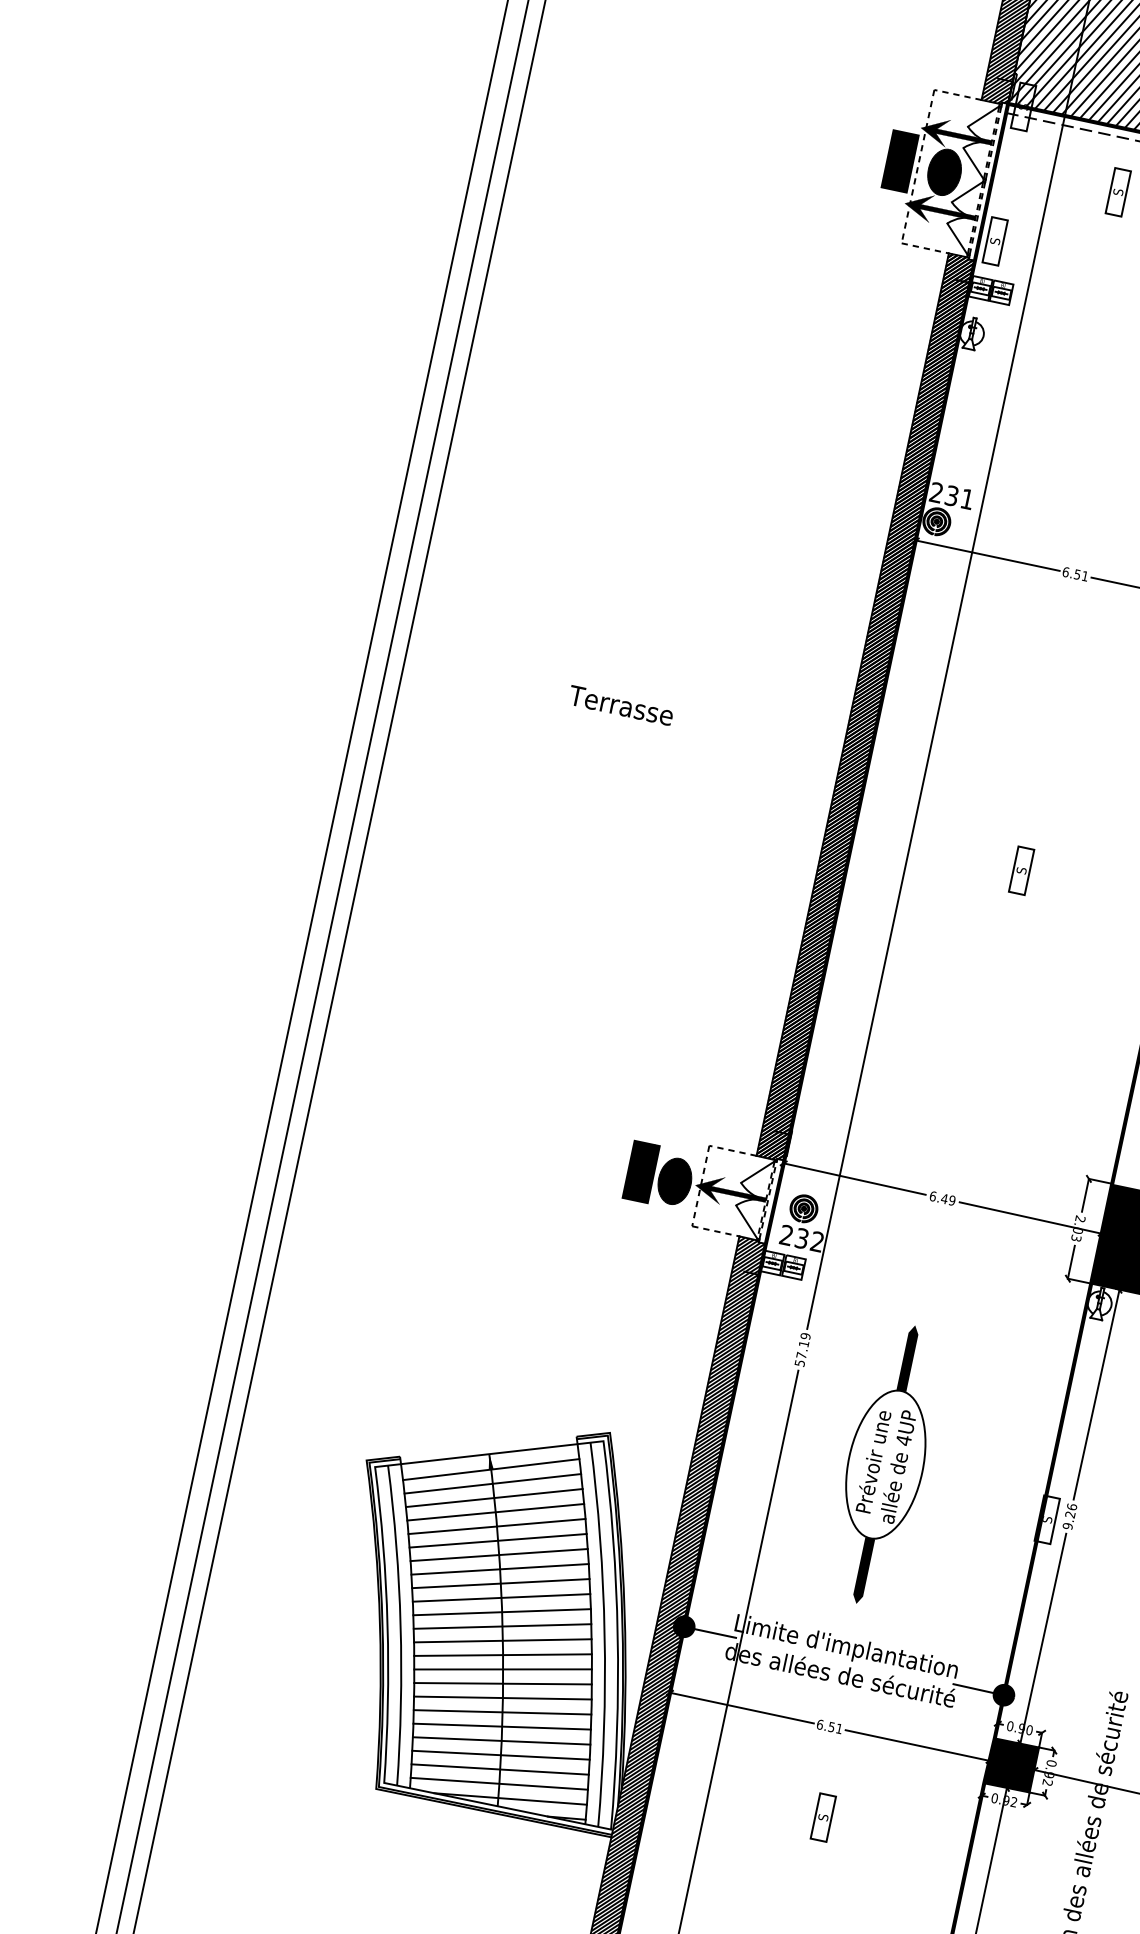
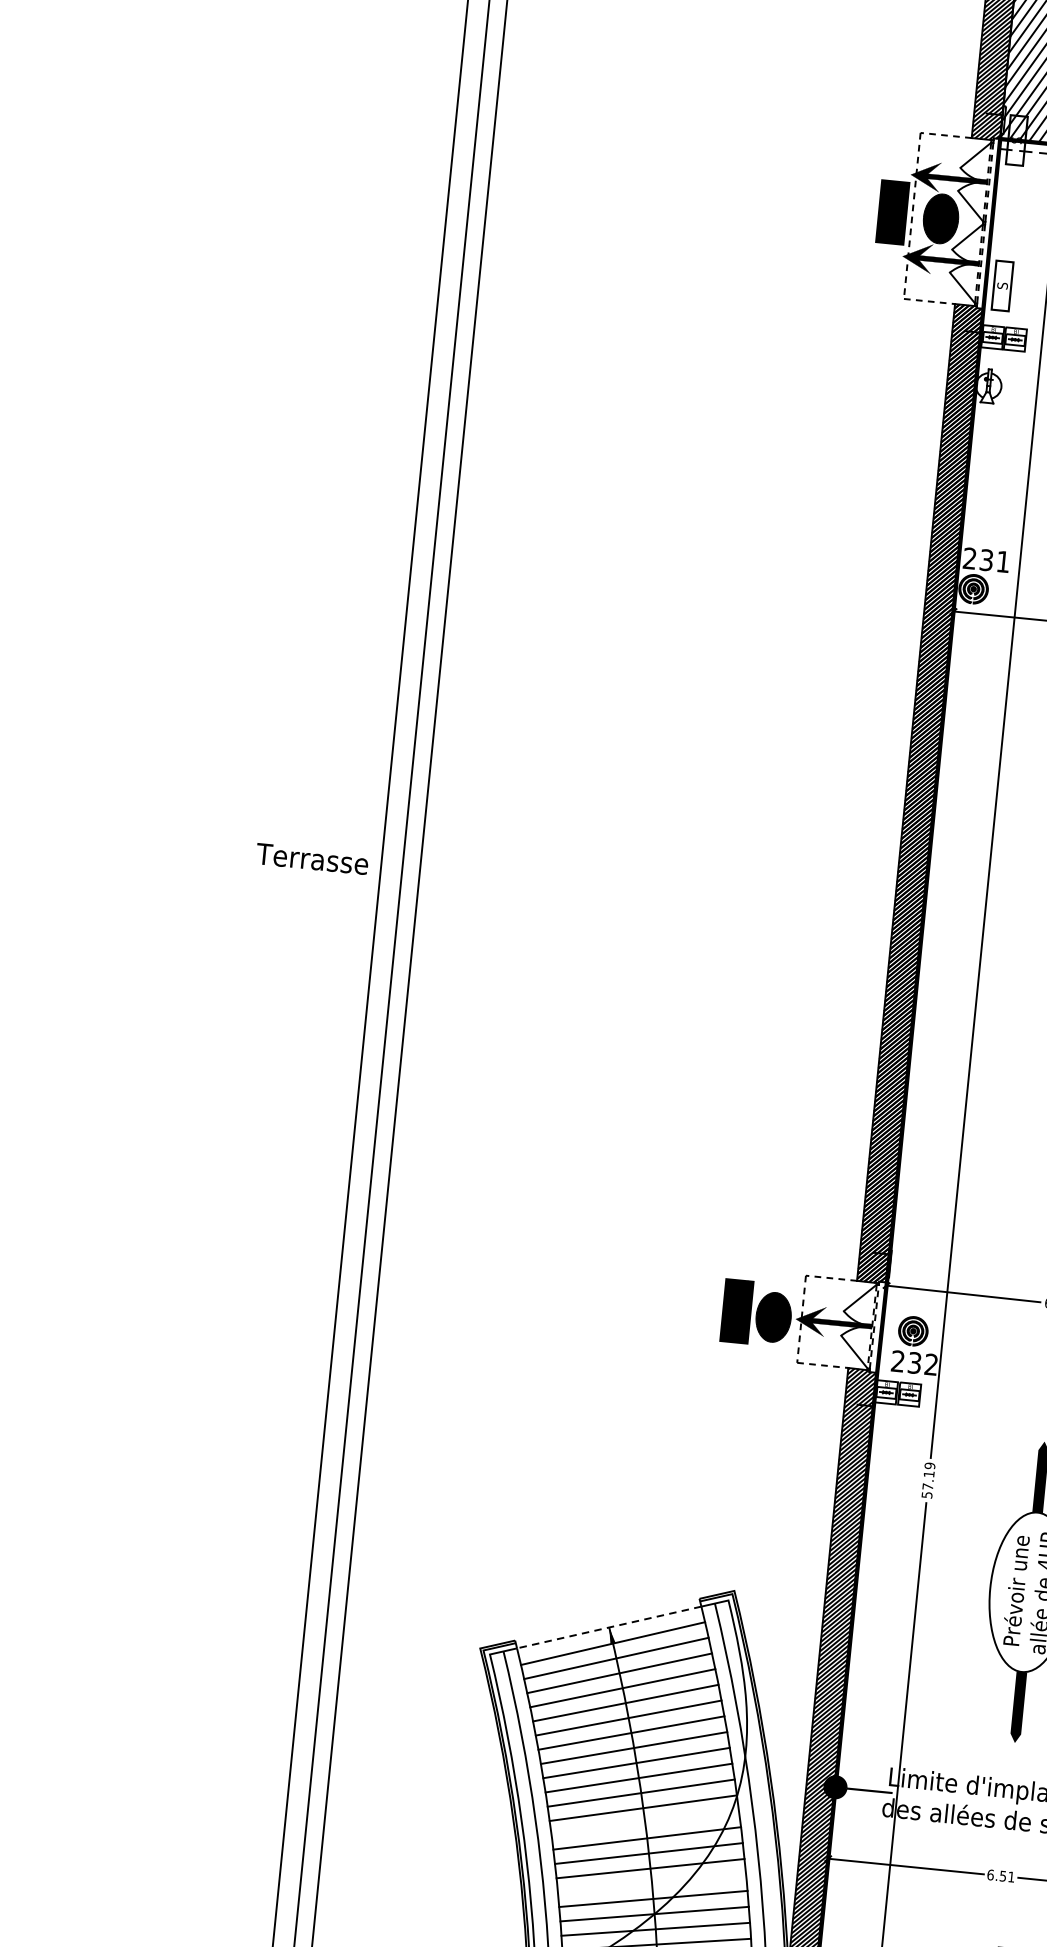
text: (621, 705) -> (312, 858), moved
line: (489, 1454) -> (609, 1627), solid -> dashed
line: (502, 1640) -> (644, 1823), removed
line: (502, 1697) -> (651, 1883), removed

